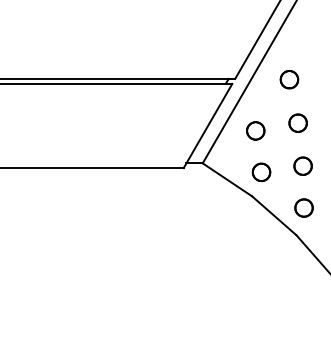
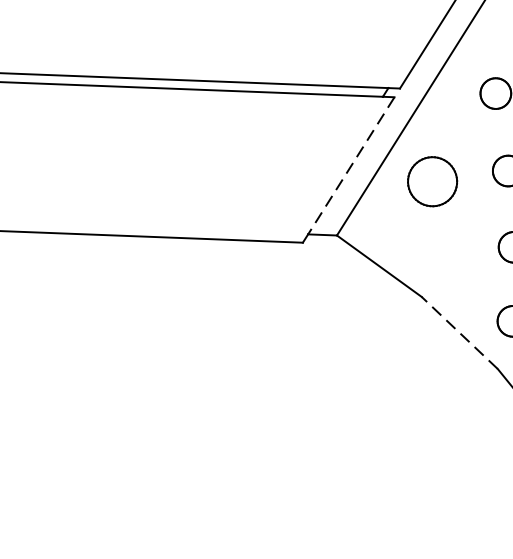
line: (209, 123) -> (351, 165), solid -> dashed
part: (255, 130) -> (432, 181), size x1.6
part: (261, 171) -> (440, 253), removed
line: (274, 215) -> (460, 332), solid -> dashed

